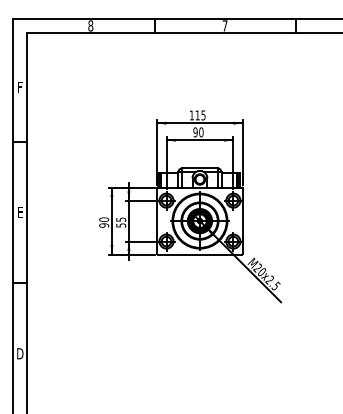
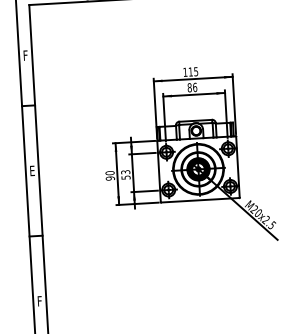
text: (198, 132) -> (192, 87), 90 -> 86
text: (120, 219) -> (125, 172), 55 -> 53
text: (20, 353) -> (40, 301), D -> F

